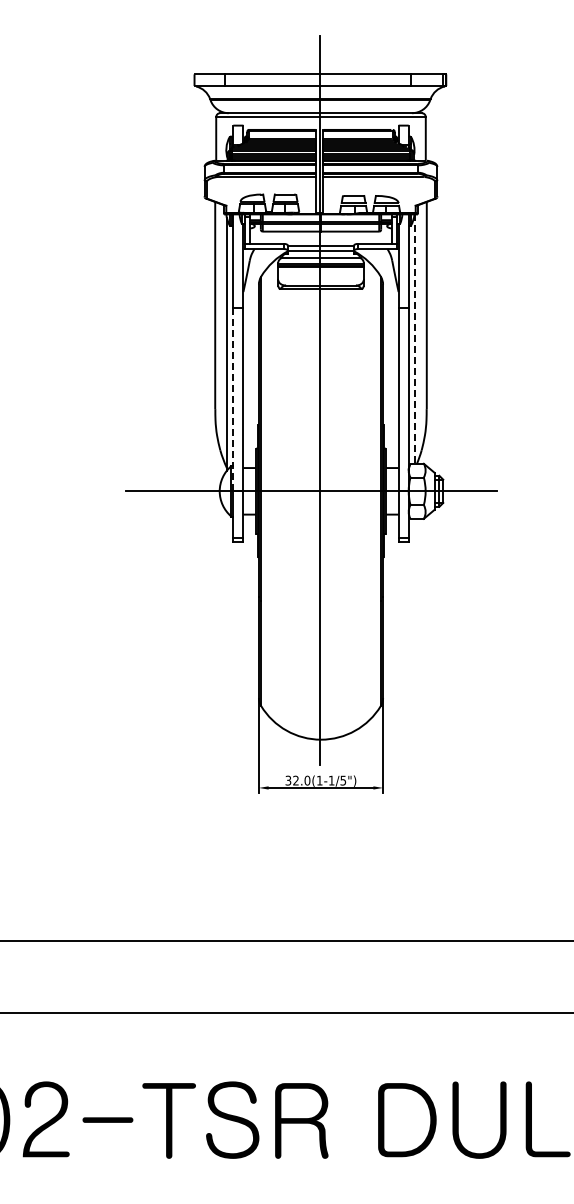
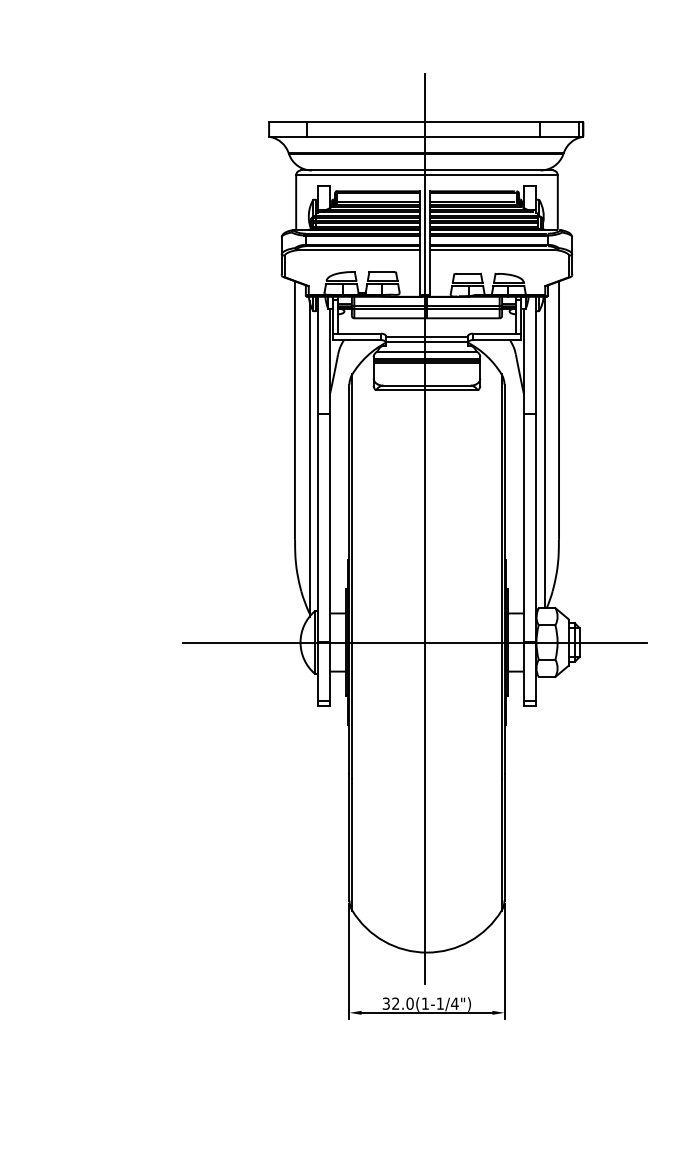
line: (415, 339) -> (544, 452), dashed -> solid
line: (233, 399) -> (317, 527), dashed -> solid
text: (343, 780) -> (455, 1003), 32.0(1-1/5") -> 32.0(1-1/4")

